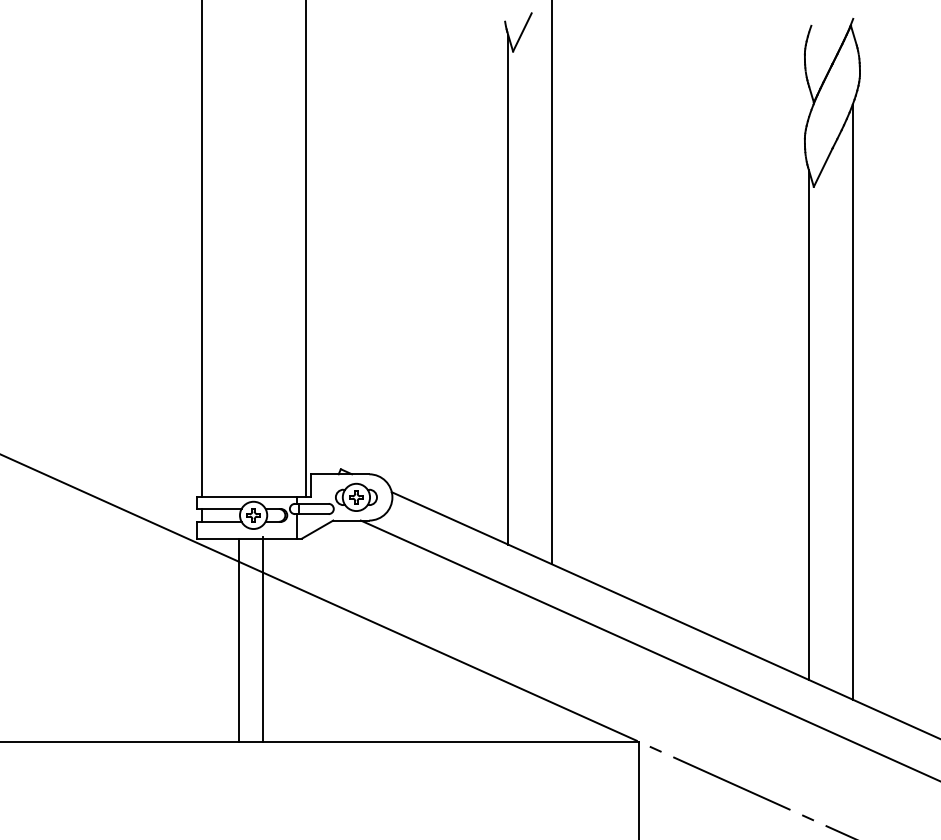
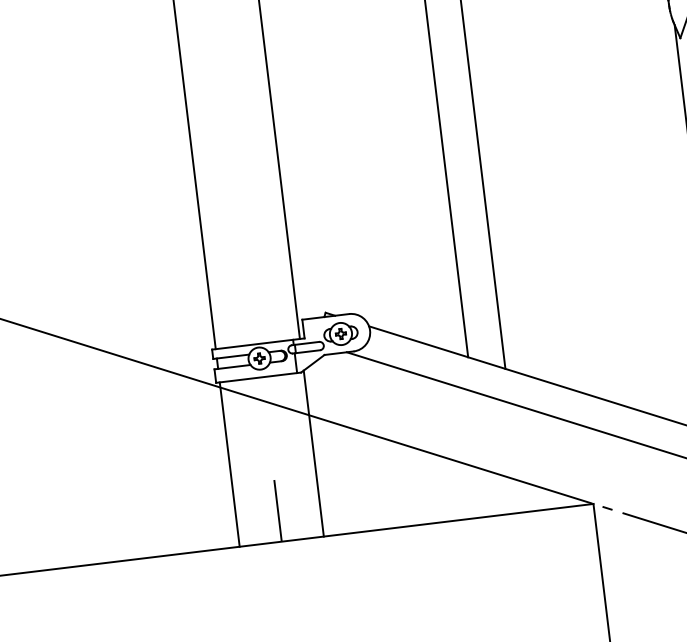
line: (262, 638) -> (313, 453), moved
line: (238, 639) -> (229, 464), moved
line: (253, 703) -> (277, 510), added

